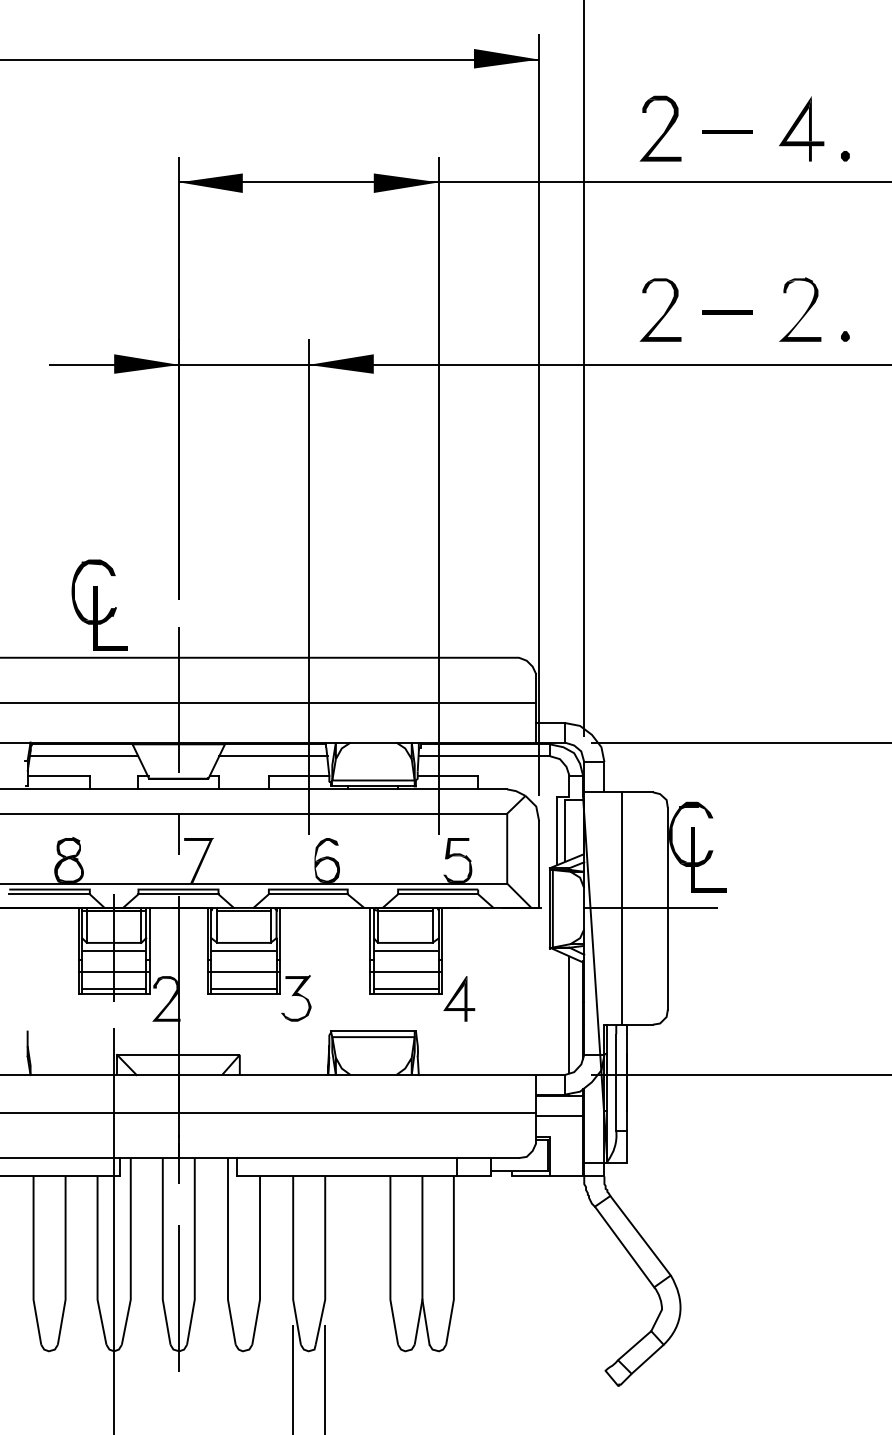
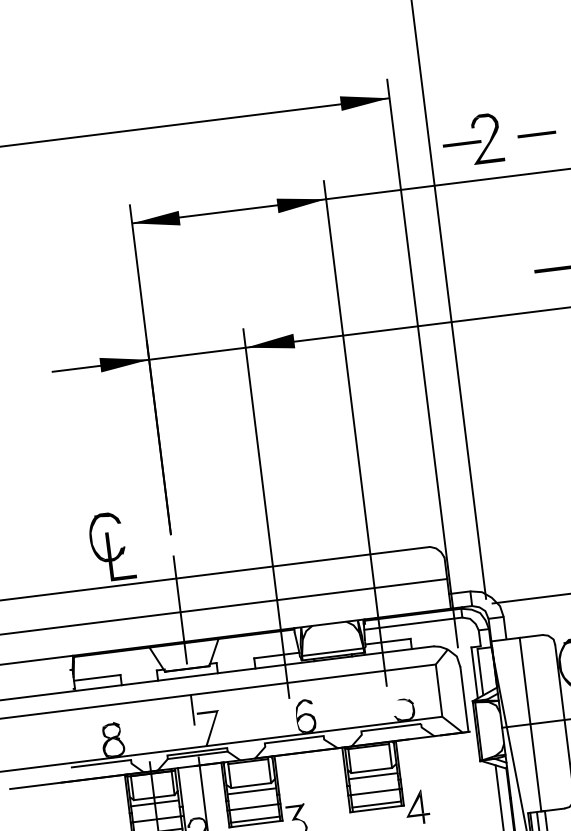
line: (627, 131) -> (462, 143), added
part: (660, 309) -> (503, 273), removed
line: (83, 756) -> (113, 661), removed
line: (273, 756) -> (255, 643), removed
fill: (456, 848) -> (401, 695), removed
line: (49, 894) -> (101, 767), removed
line: (307, 894) -> (294, 743), removed
line: (438, 894) -> (392, 731), removed

